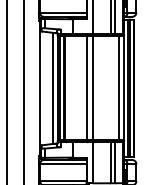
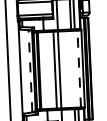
line: (53, 87) -> (30, 70), solid -> dashed
line: (119, 88) -> (79, 69), solid -> dashed

